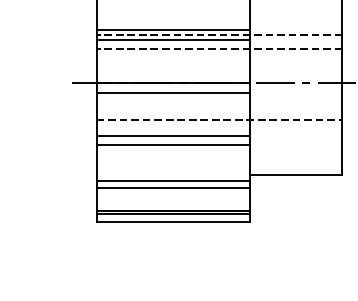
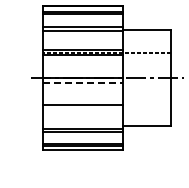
line: (218, 47) -> (106, 59), removed
line: (173, 92) -> (83, 82), solid -> dashed
line: (218, 121) -> (106, 97), removed
line: (173, 144) -> (83, 109), removed

